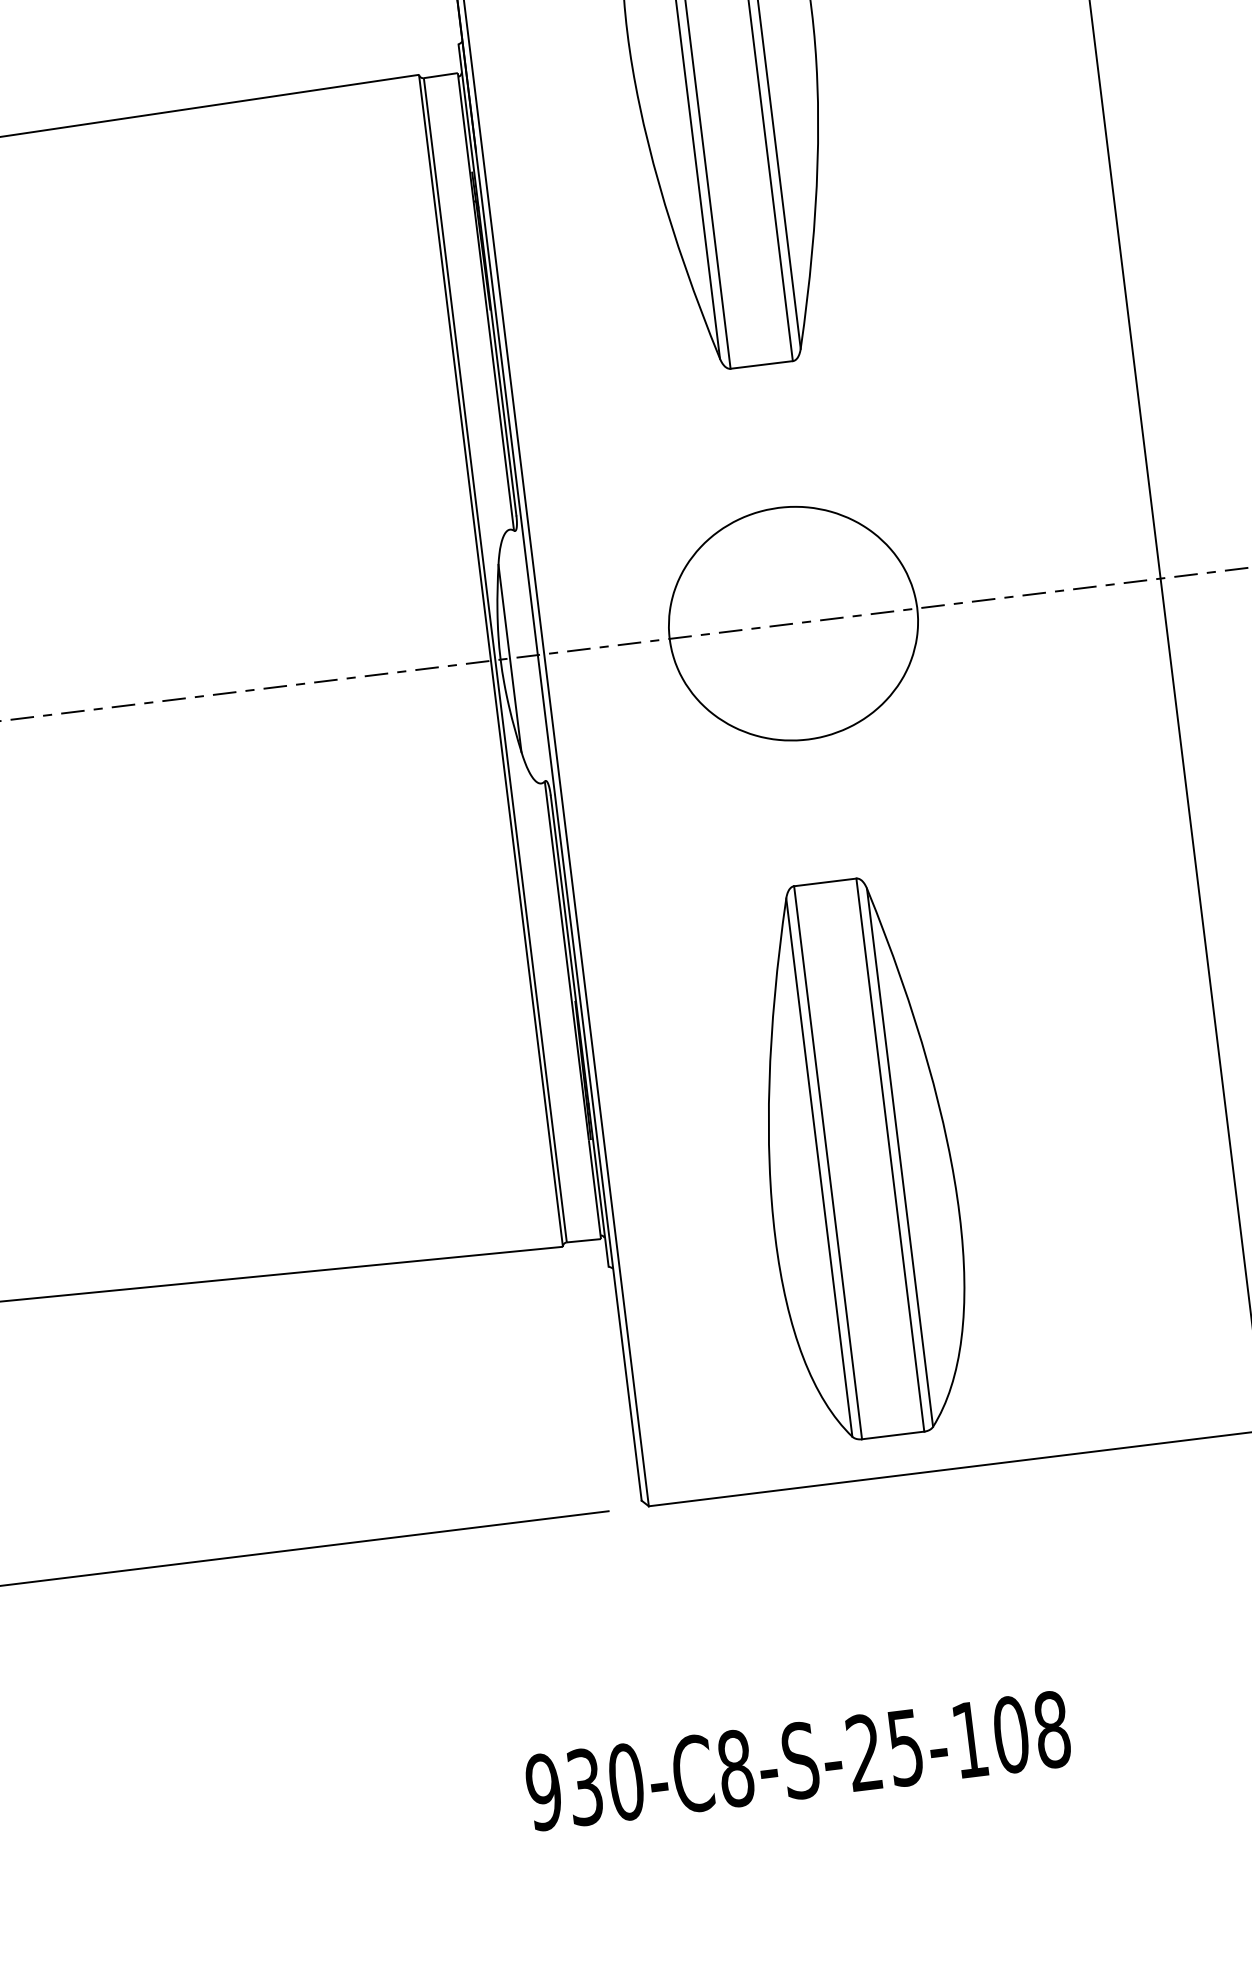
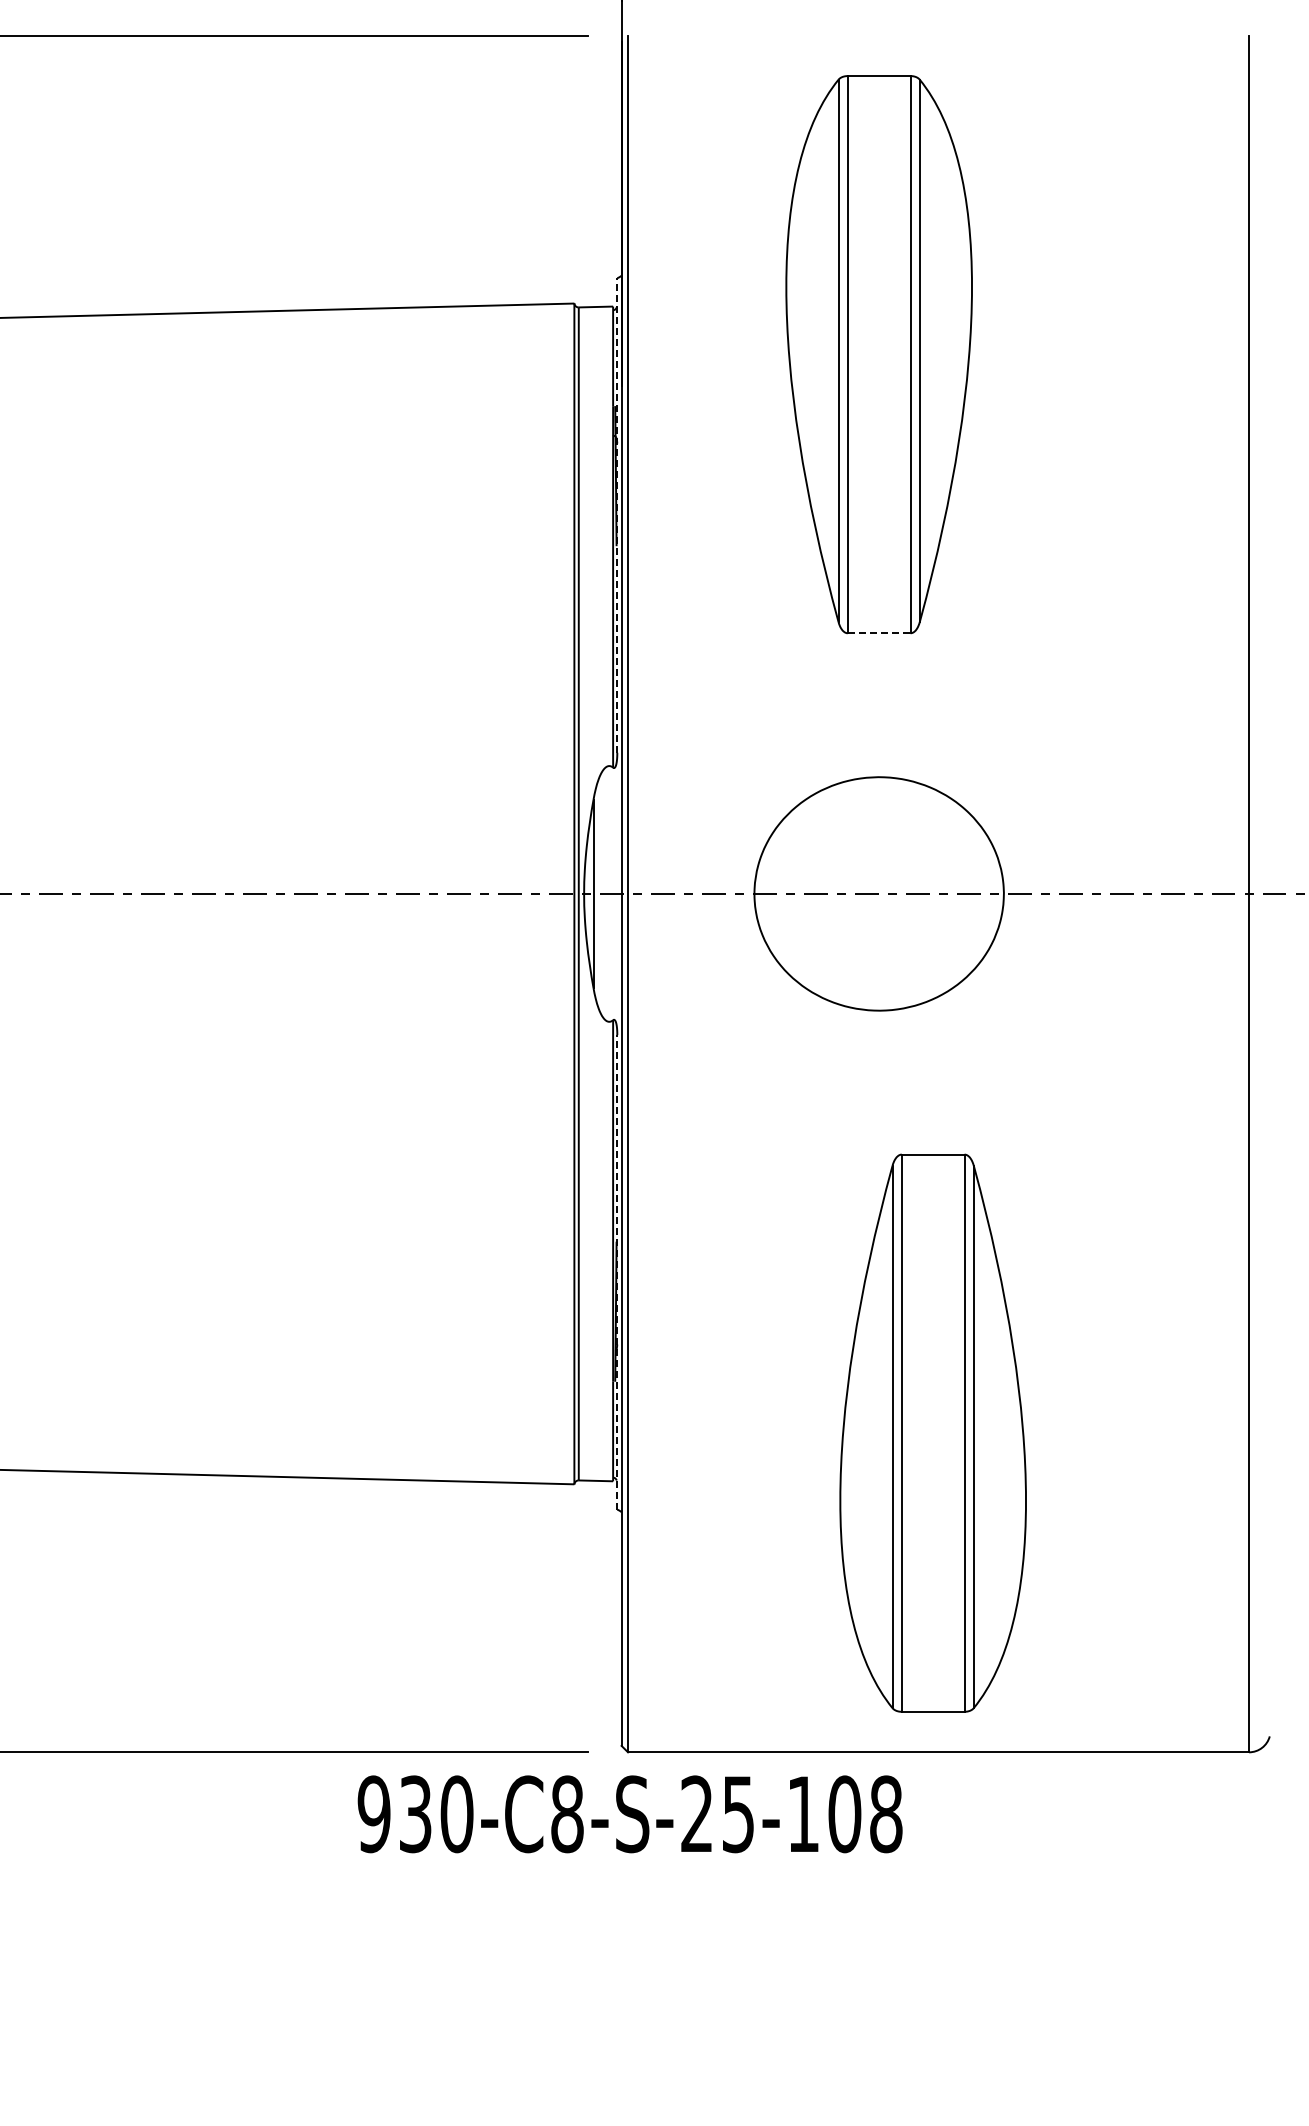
line: (487, 279) -> (617, 515), solid -> dashed
line: (762, 365) -> (879, 633), solid -> dashed
line: (579, 1030) -> (617, 1271), solid -> dashed
part: (858, 1158) -> (932, 1432), moved
text: (797, 1761) -> (629, 1814), moved

